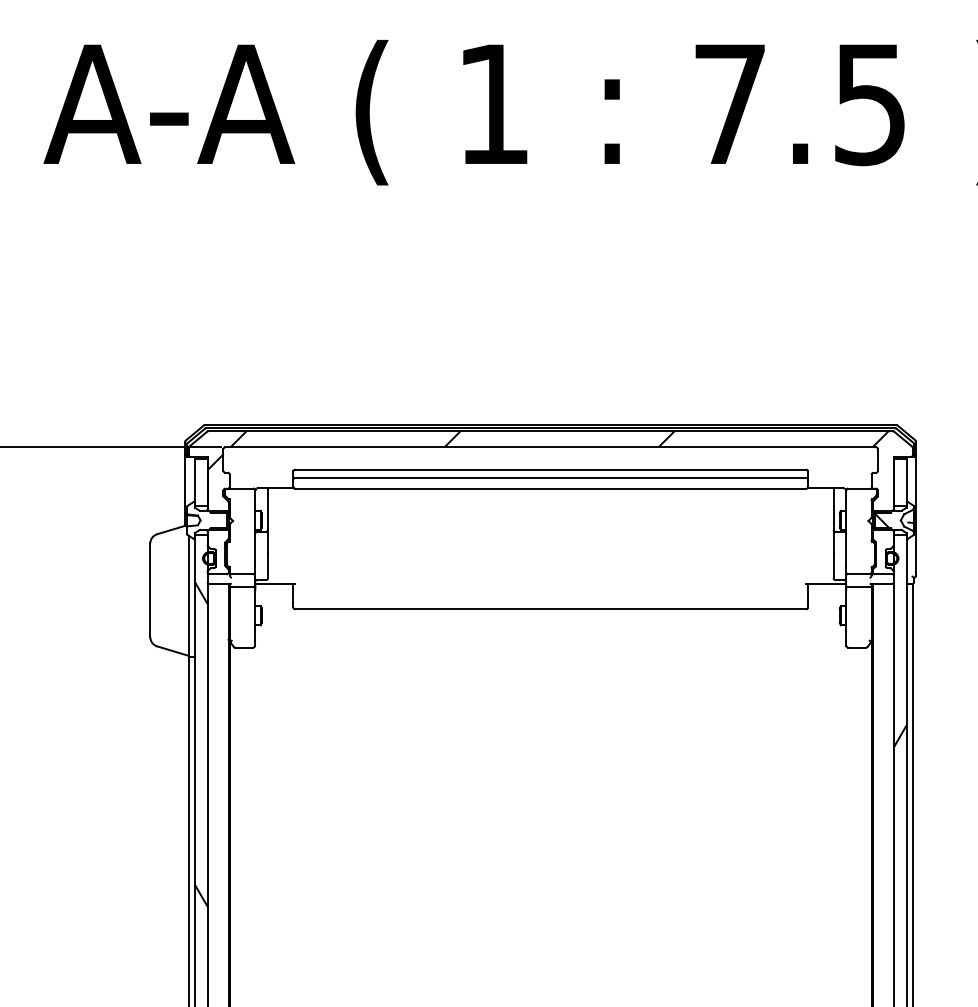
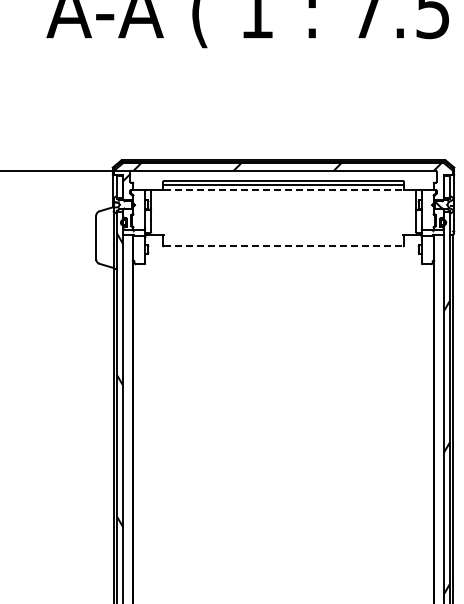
line: (552, 489) -> (284, 190), solid -> dashed
line: (552, 609) -> (284, 246), solid -> dashed

